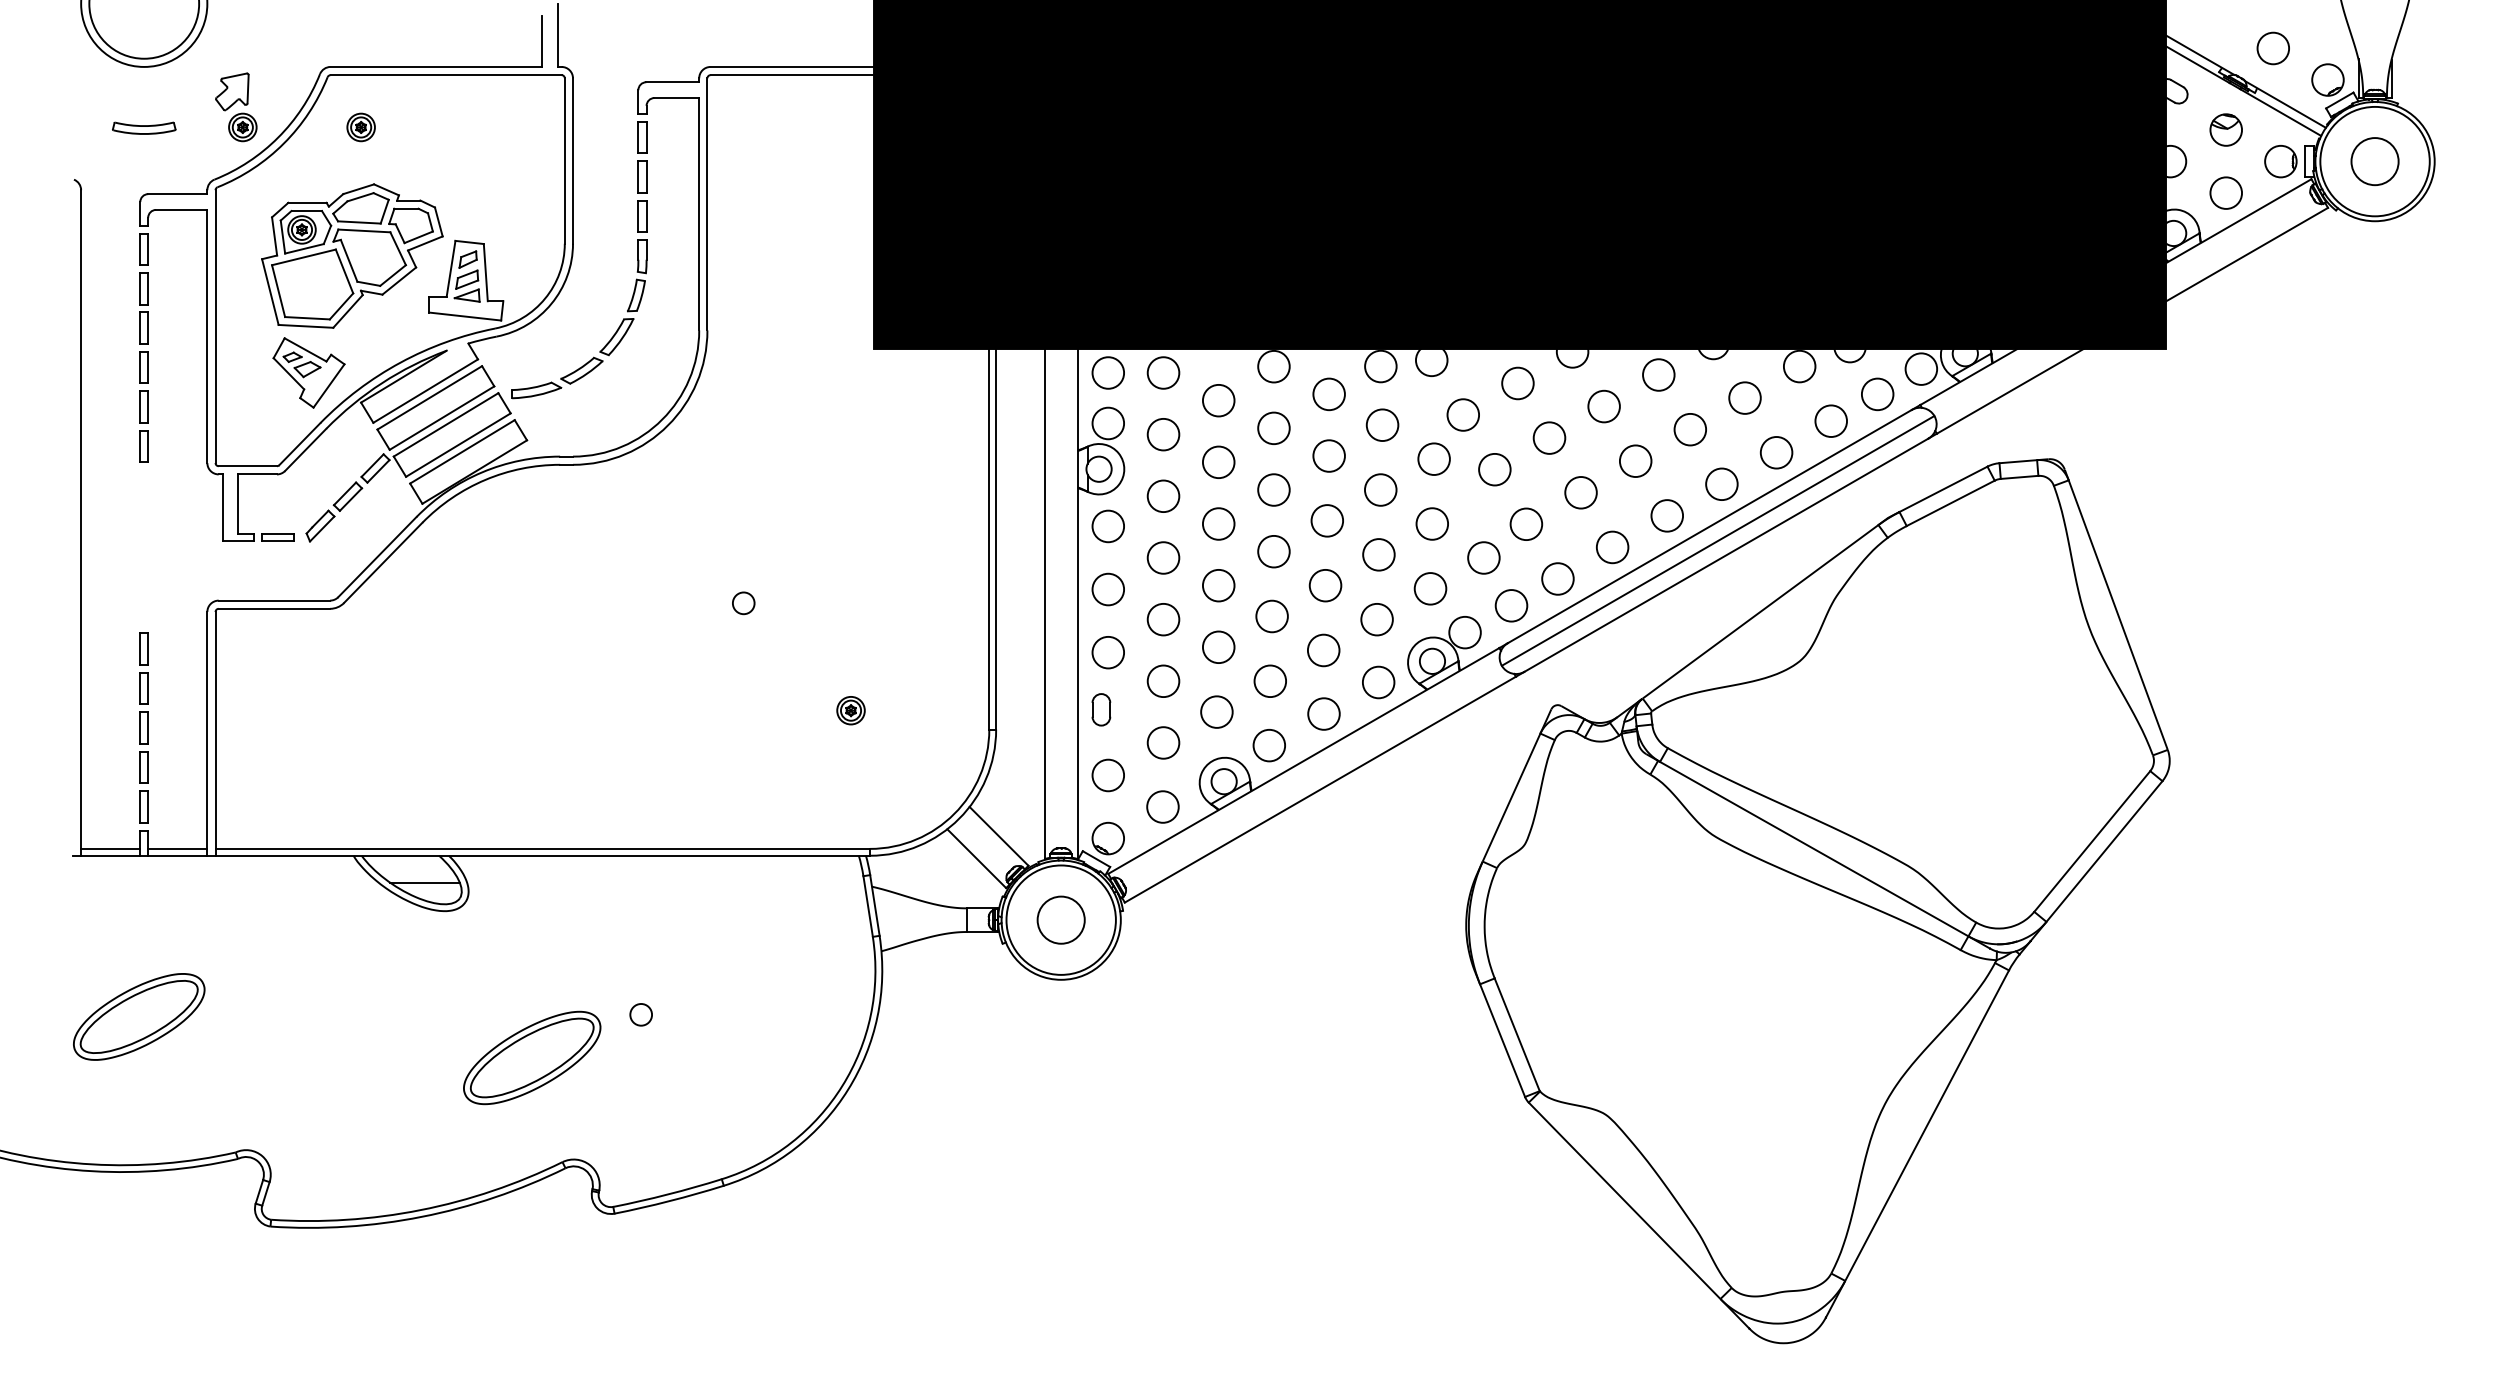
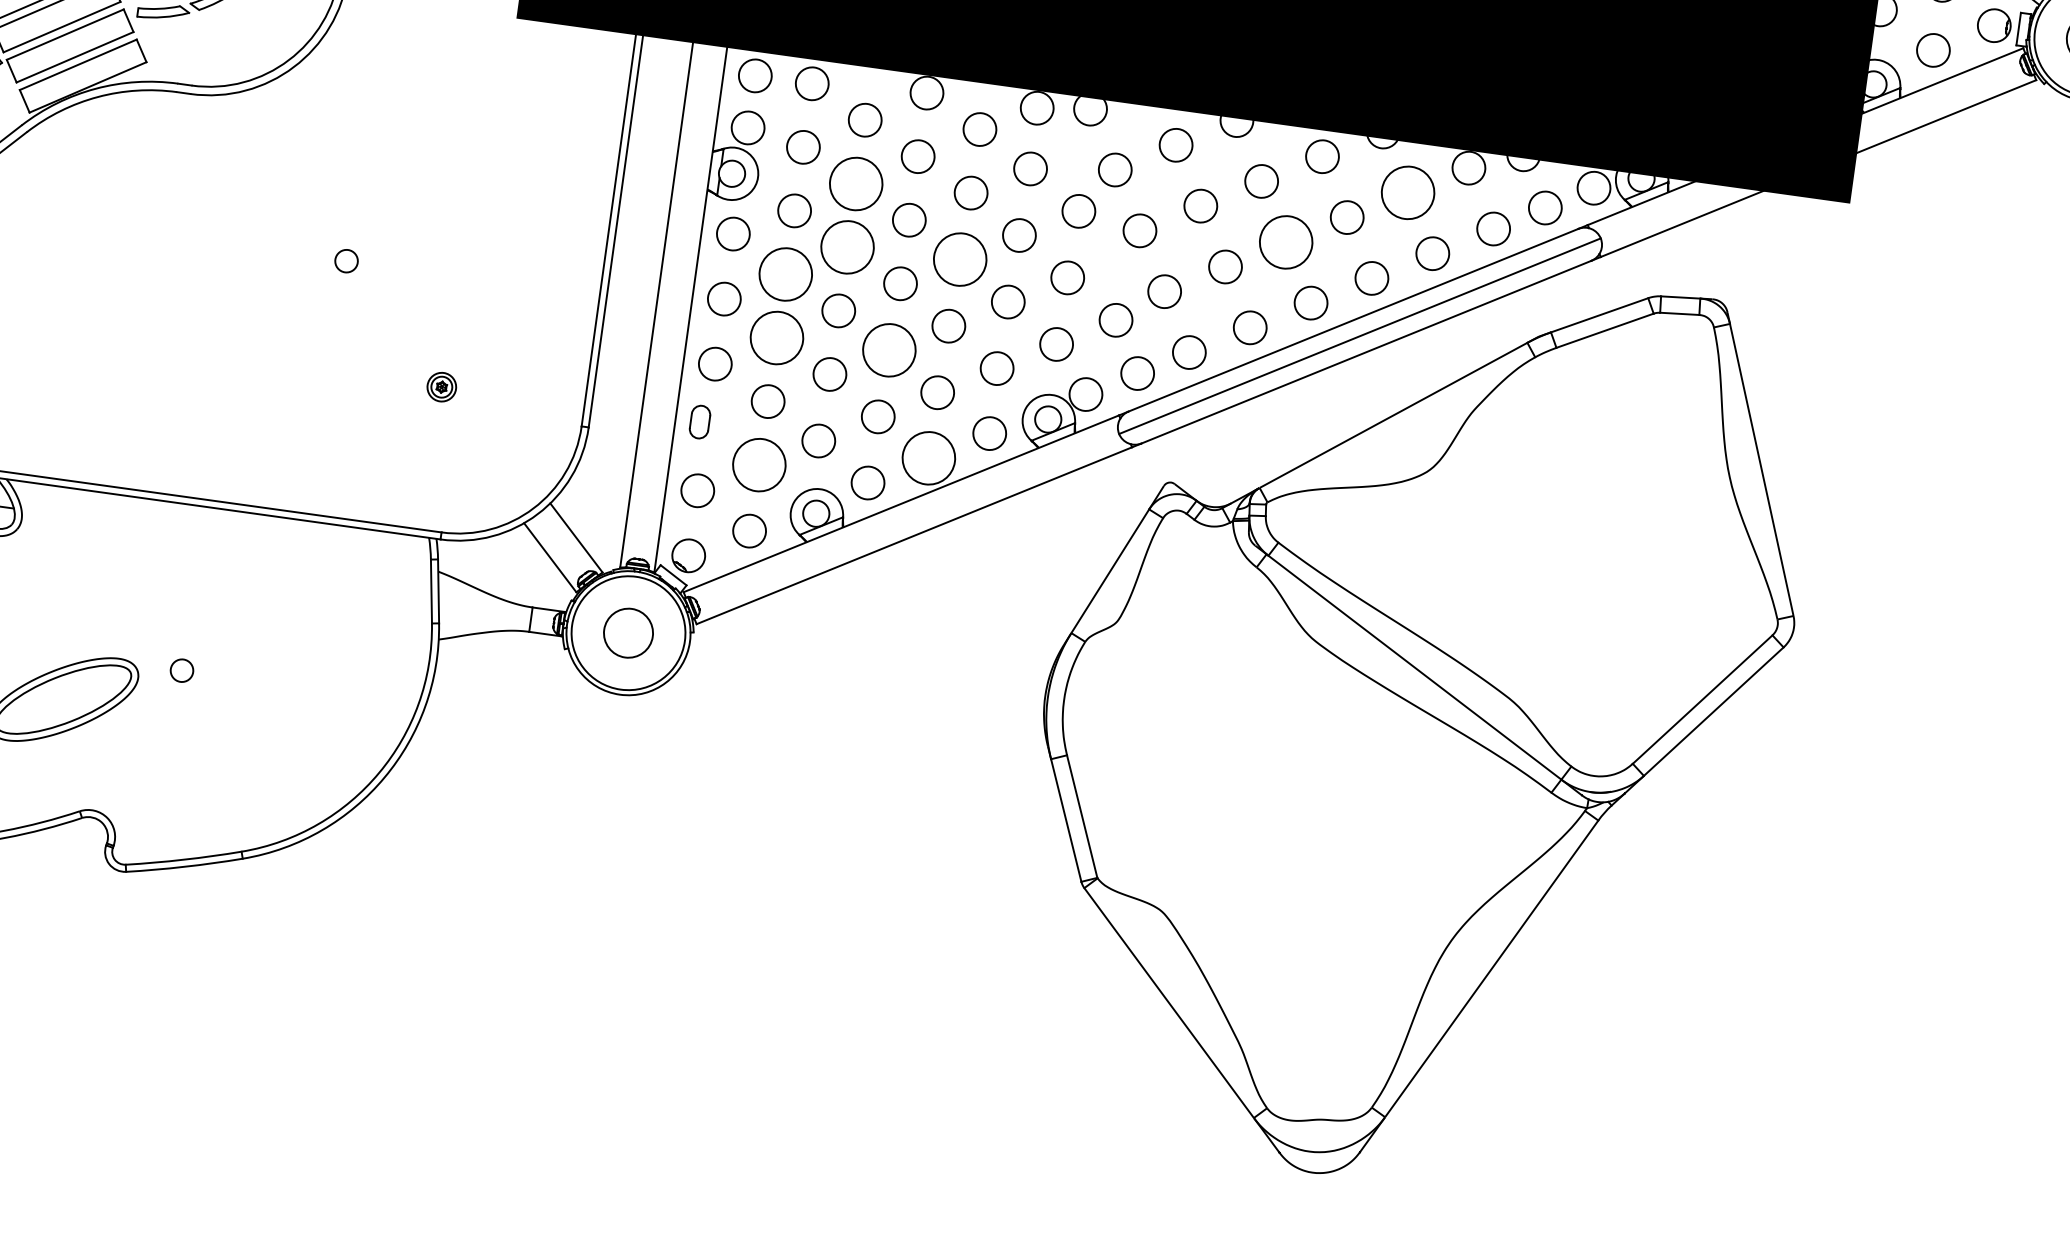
circle: (1744, 397) -> (1407, 192), size x1.6
circle: (1635, 460) -> (1286, 241), size x1.6
circle: (1218, 461) -> (856, 182), size x1.6
circle: (1326, 520) -> (959, 259), size x1.6
circle: (1218, 523) -> (847, 246), size x1.6
circle: (1163, 557) -> (785, 273), size x1.6
circle: (1271, 616) -> (888, 350), size x1.6
circle: (1163, 619) -> (776, 337), size x1.6
circle: (1323, 713) -> (928, 457), size x1.6
circle: (1163, 742) -> (759, 464), size x1.6

